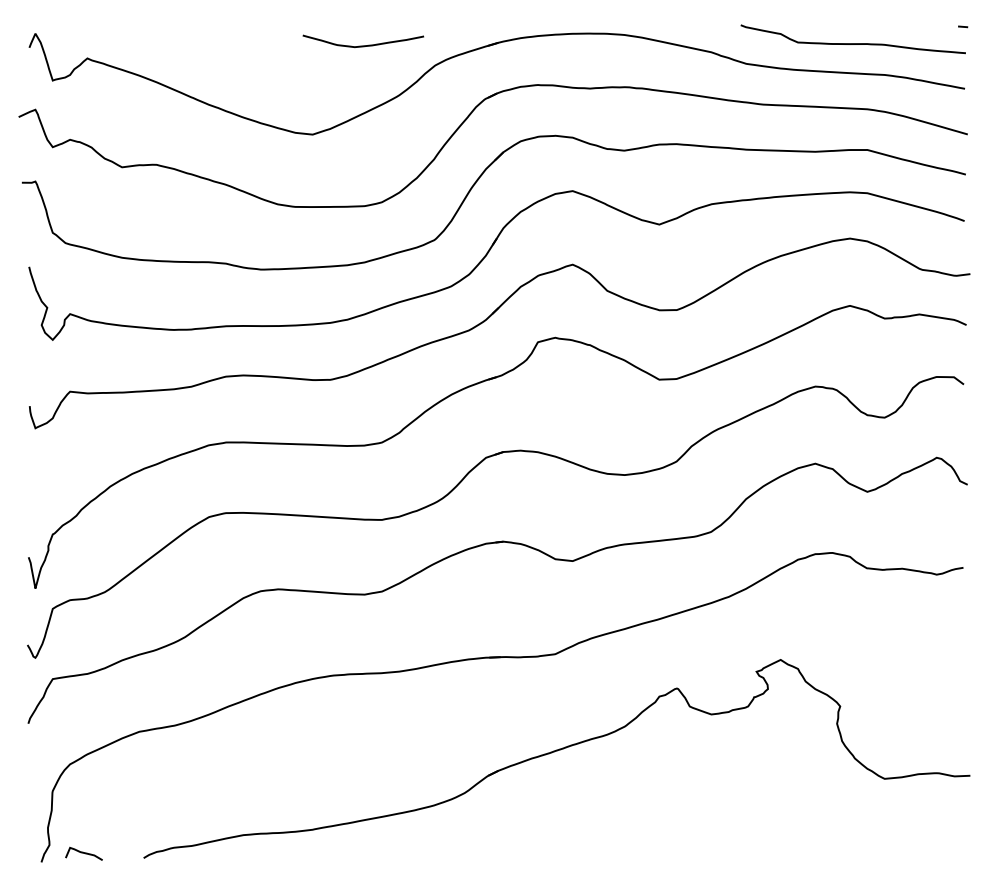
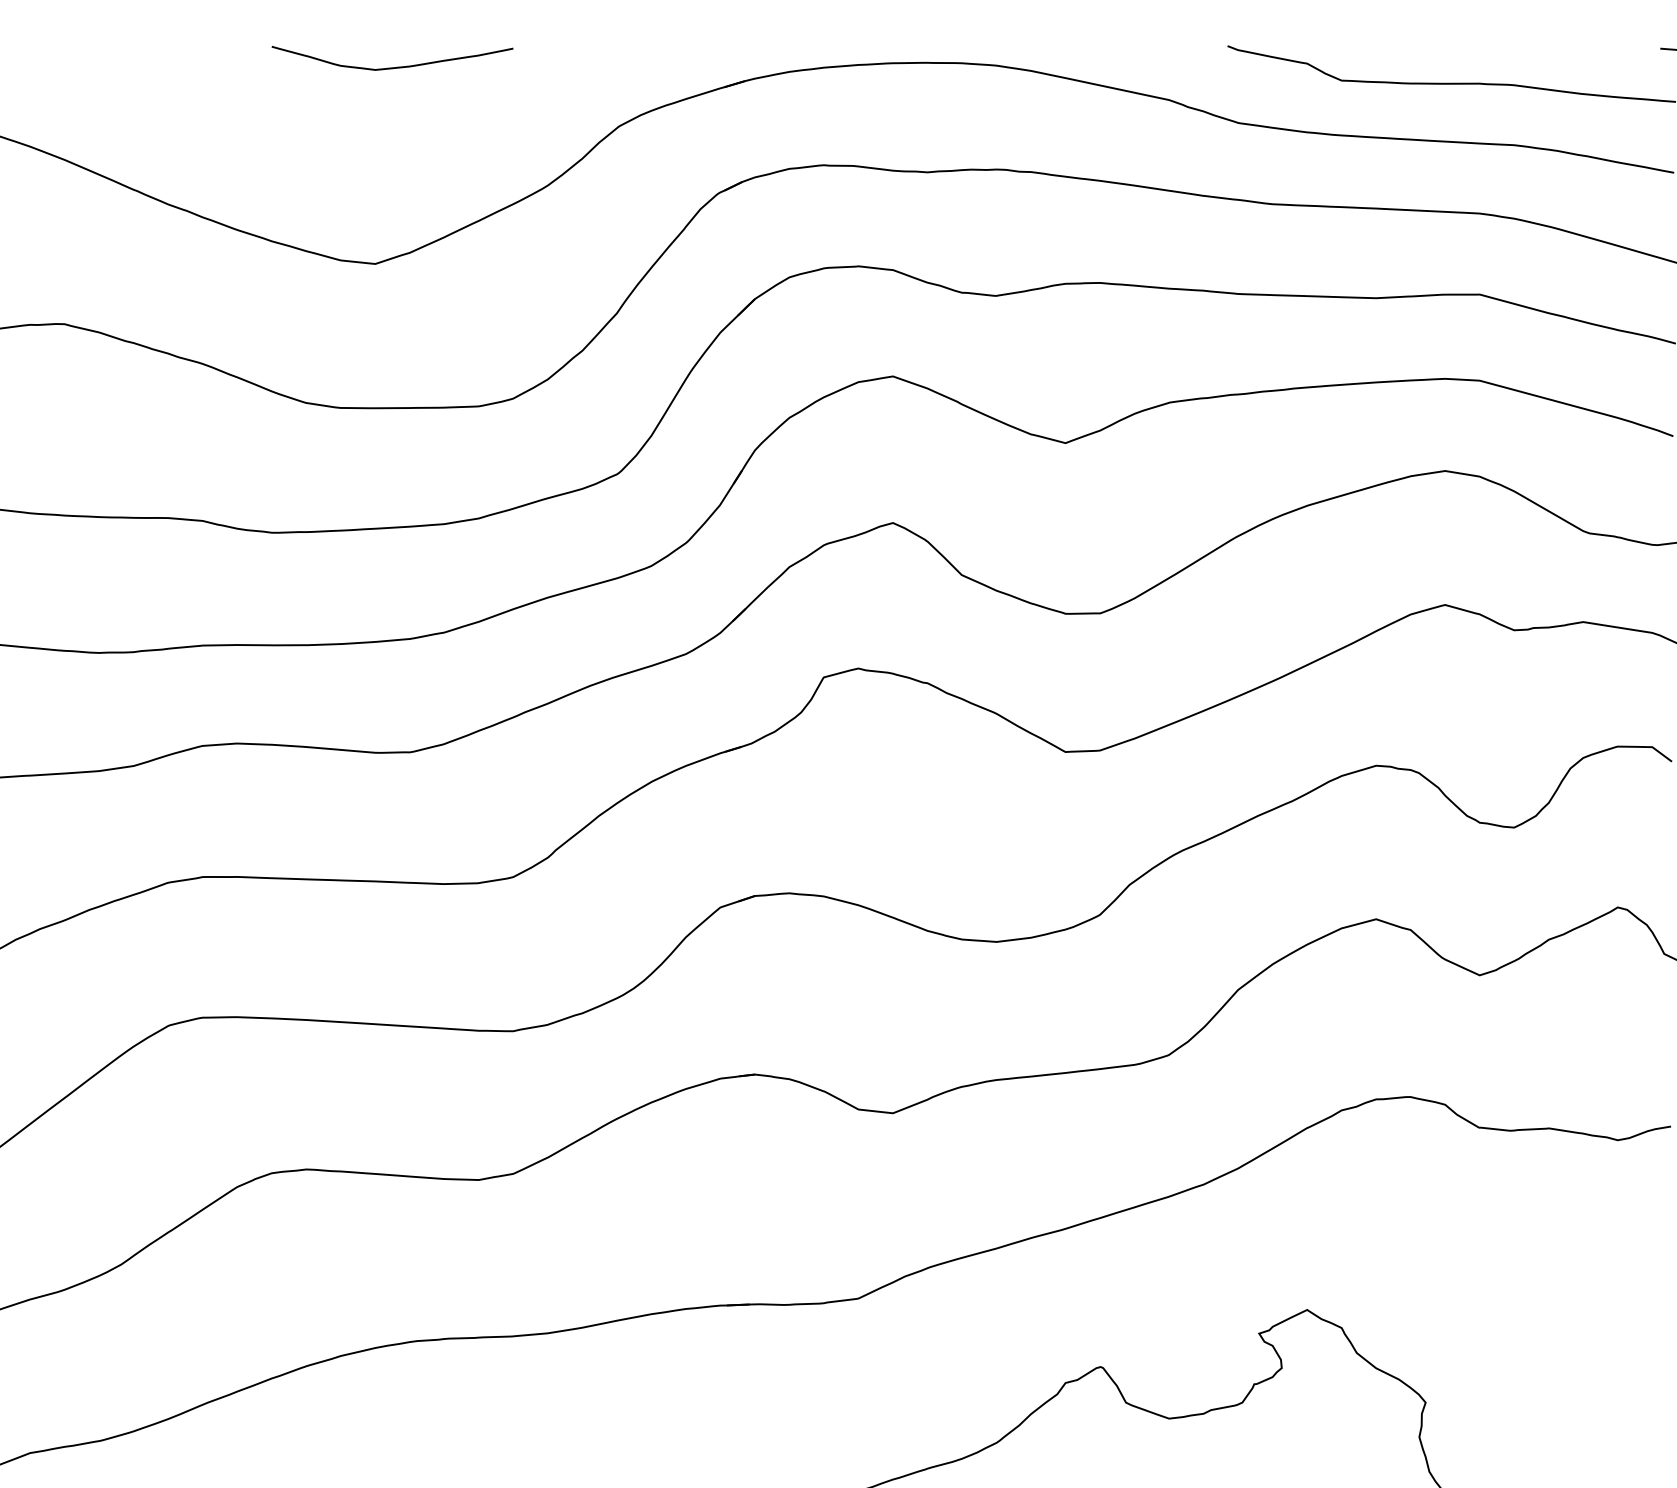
curve: (363, 45) -> (392, 66), moved

